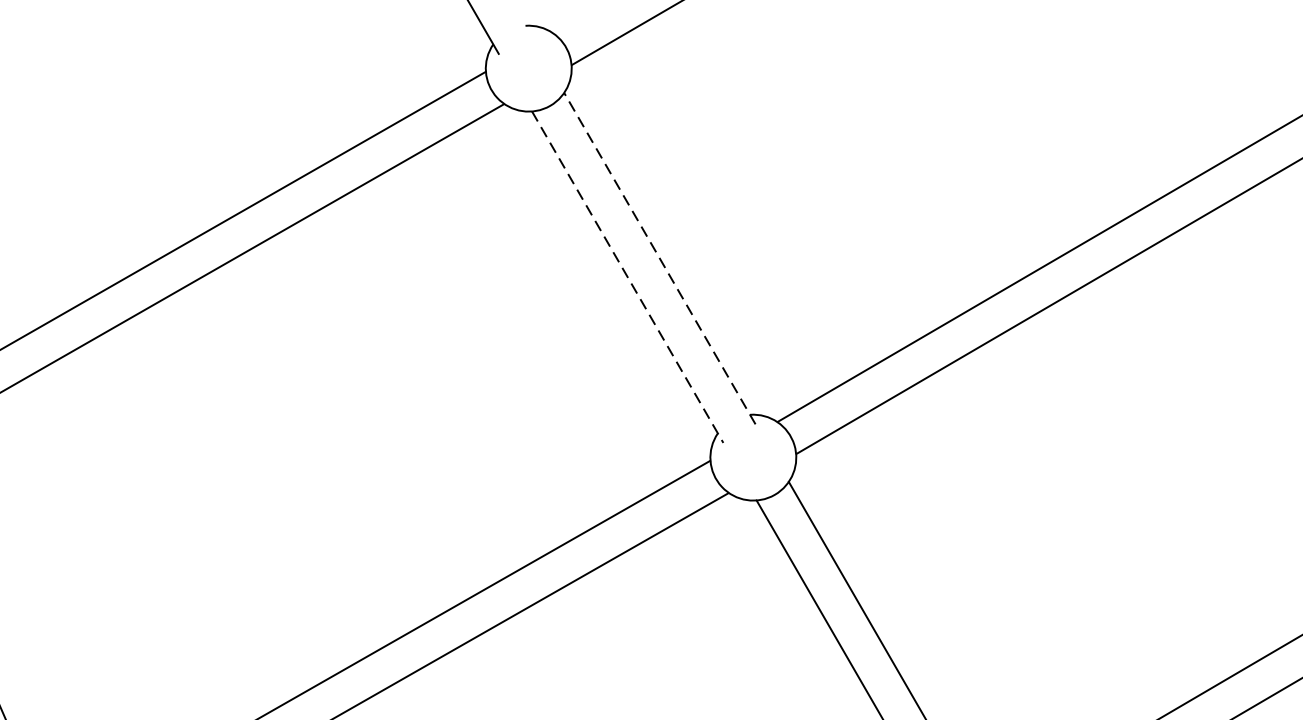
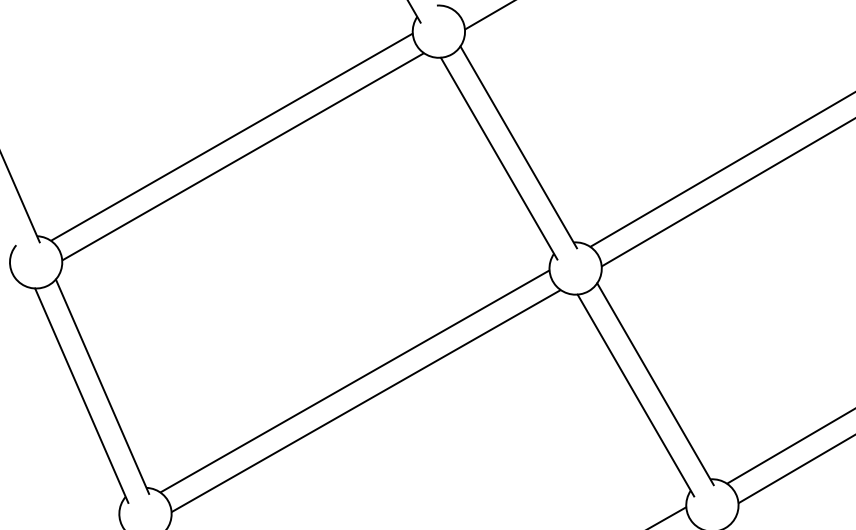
line: (659, 258) -> (518, 147), dashed -> solid
line: (628, 276) -> (499, 158), dashed -> solid

